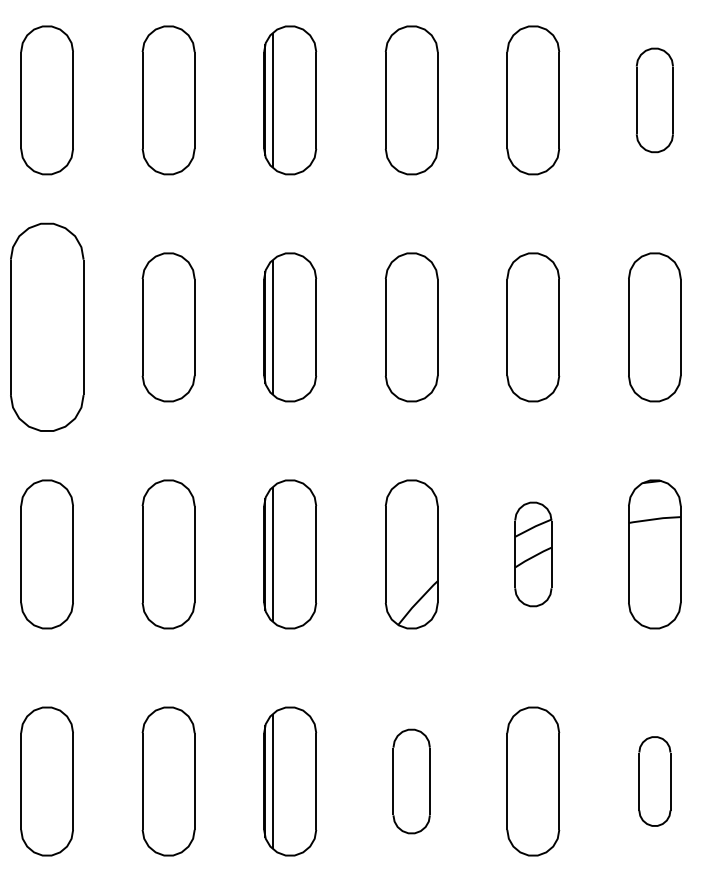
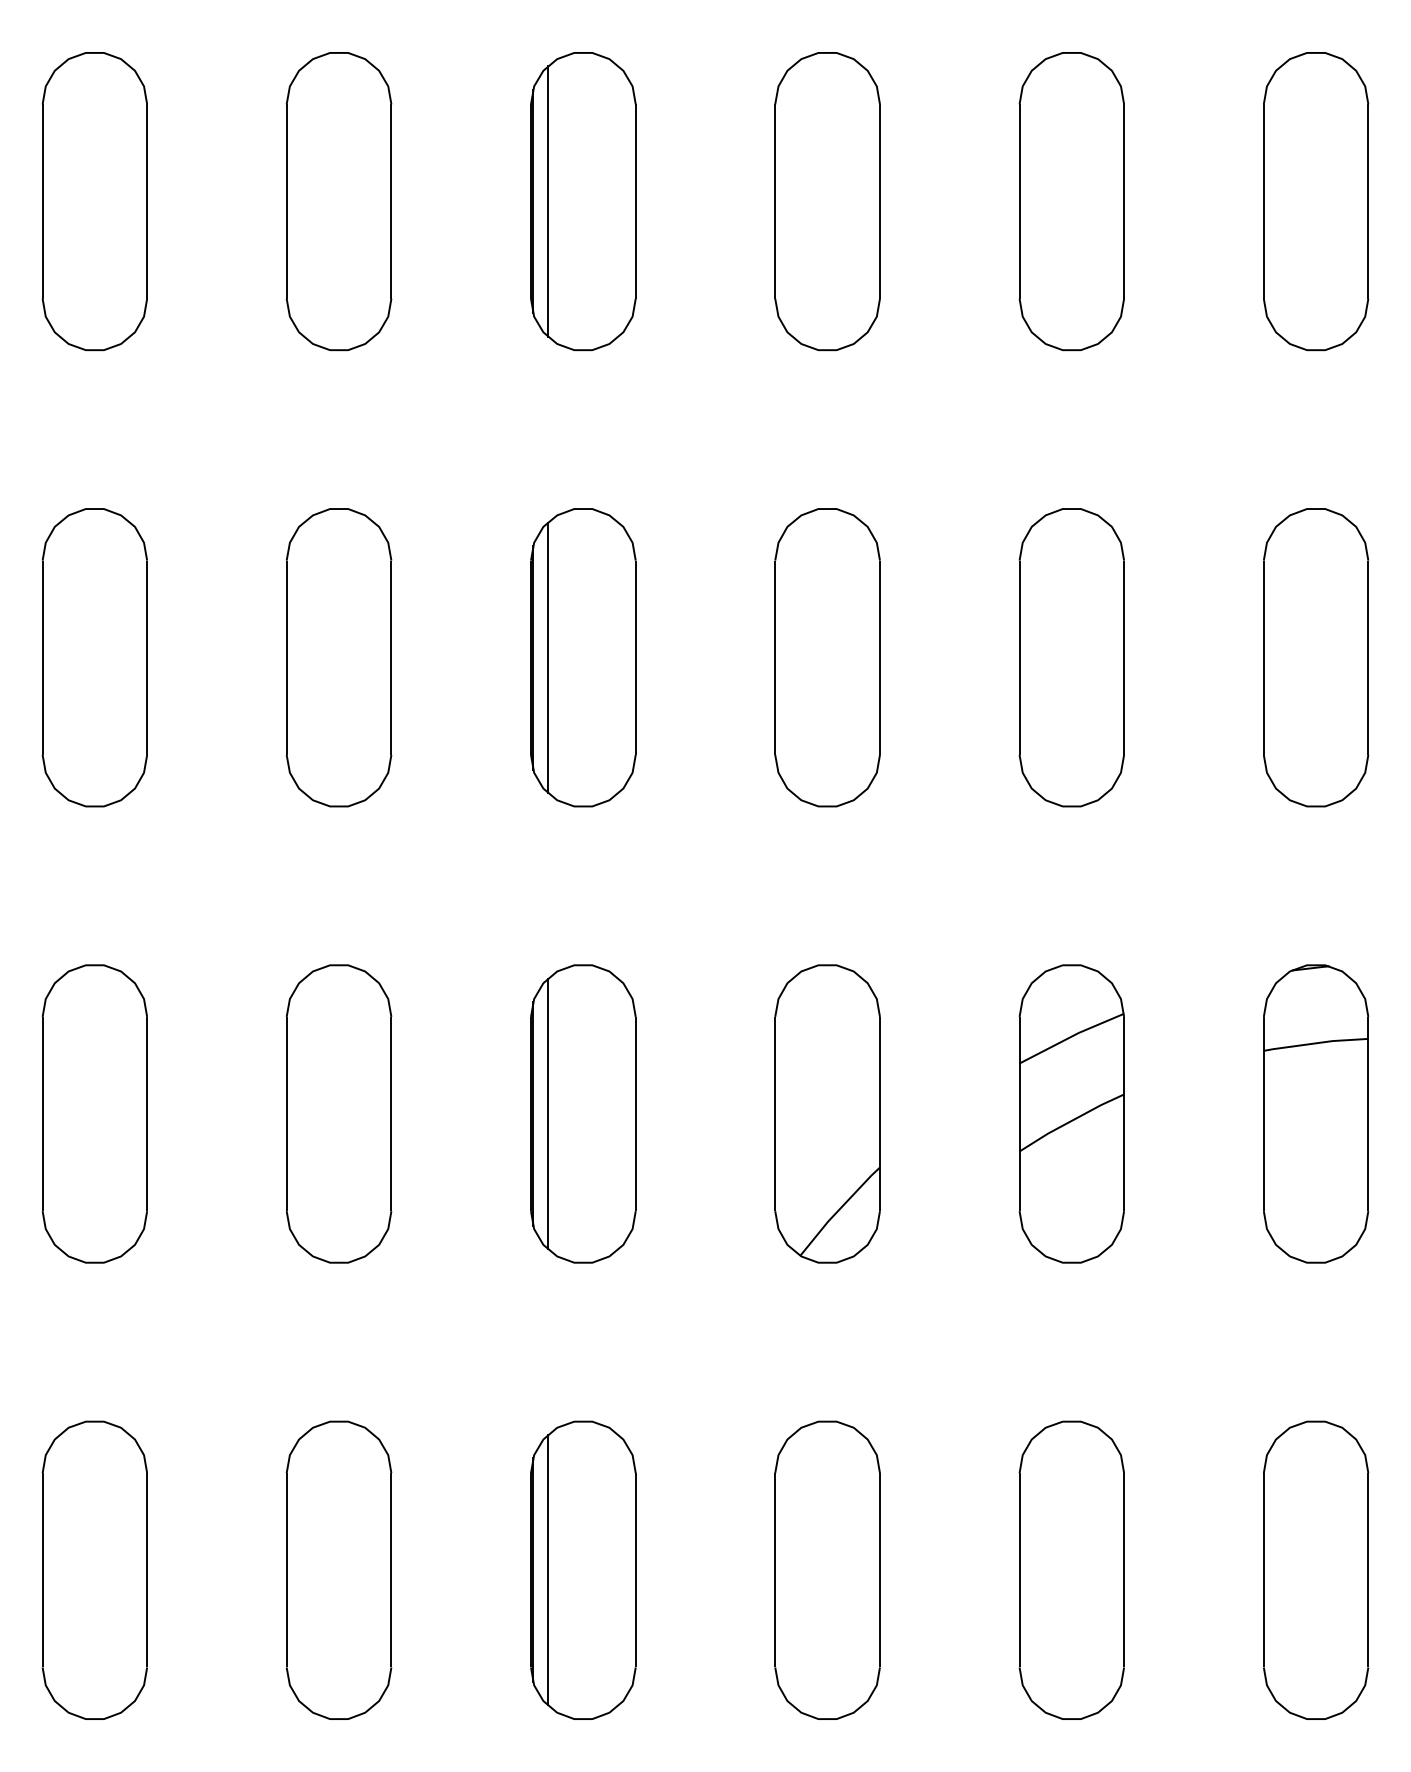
part: (654, 100) -> (1315, 201), size x1.43
part: (46, 327) -> (93, 657), size x0.71
part: (533, 554) -> (1072, 1114), size x1.43
part: (411, 781) -> (827, 1570), size x1.43
part: (654, 781) -> (1315, 1570), size x1.67

